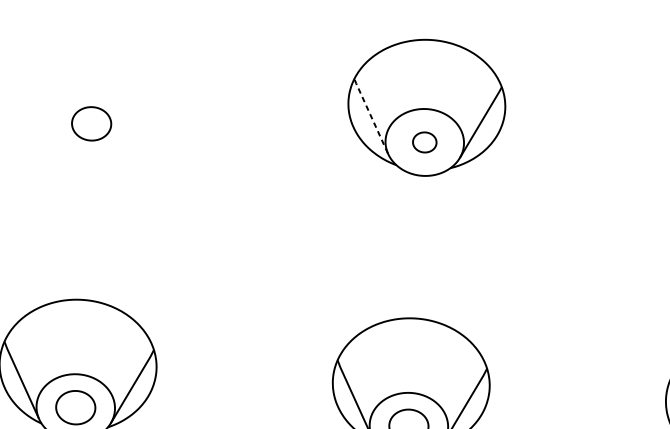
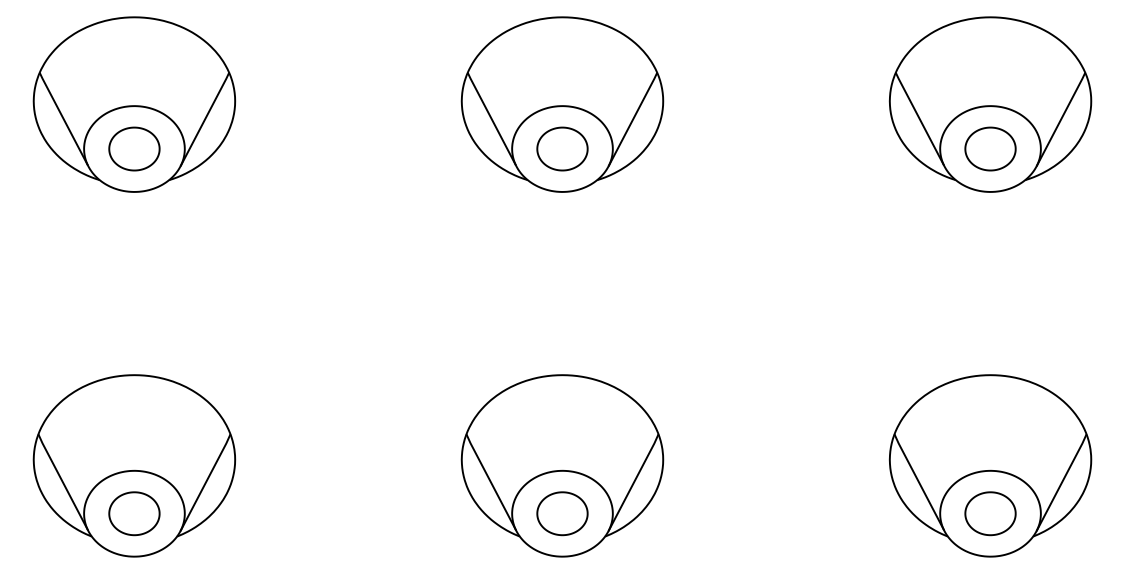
part: (93, 89) -> (134, 104), added
line: (370, 115) -> (491, 118), dashed -> solid
part: (424, 142) -> (562, 148), size x1.67

